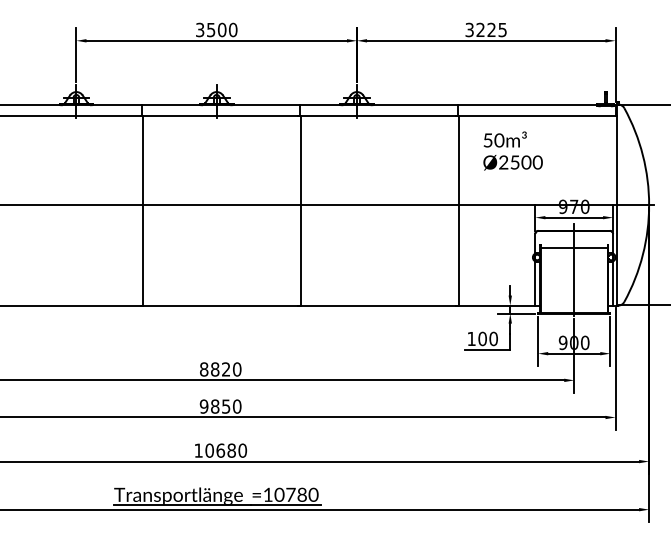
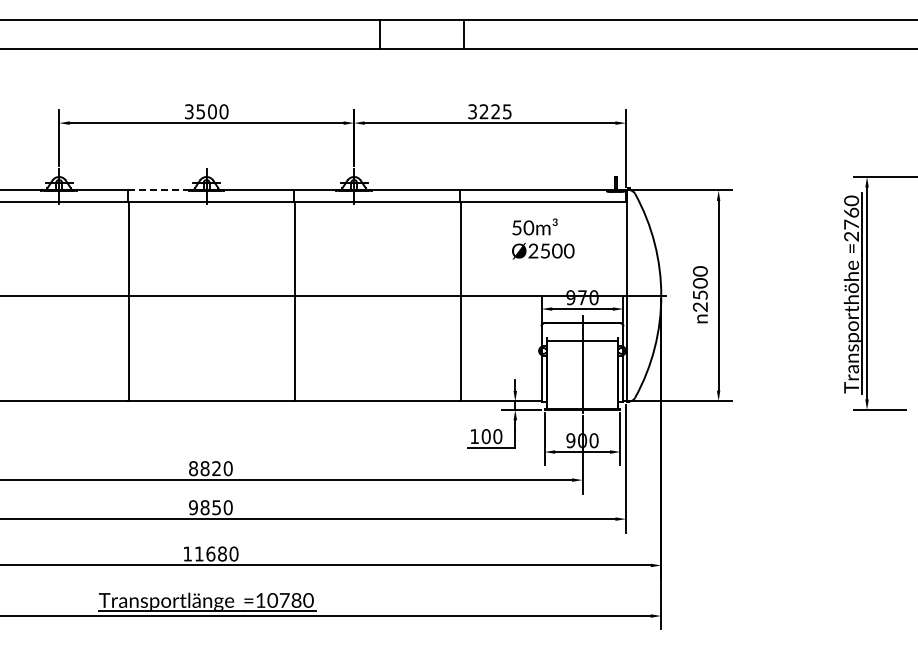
line: (170, 104) -> (158, 190), solid -> dashed
text: (513, 150) -> (543, 238), moved
text: (208, 450) -> (198, 553), 10680 -> 11680

